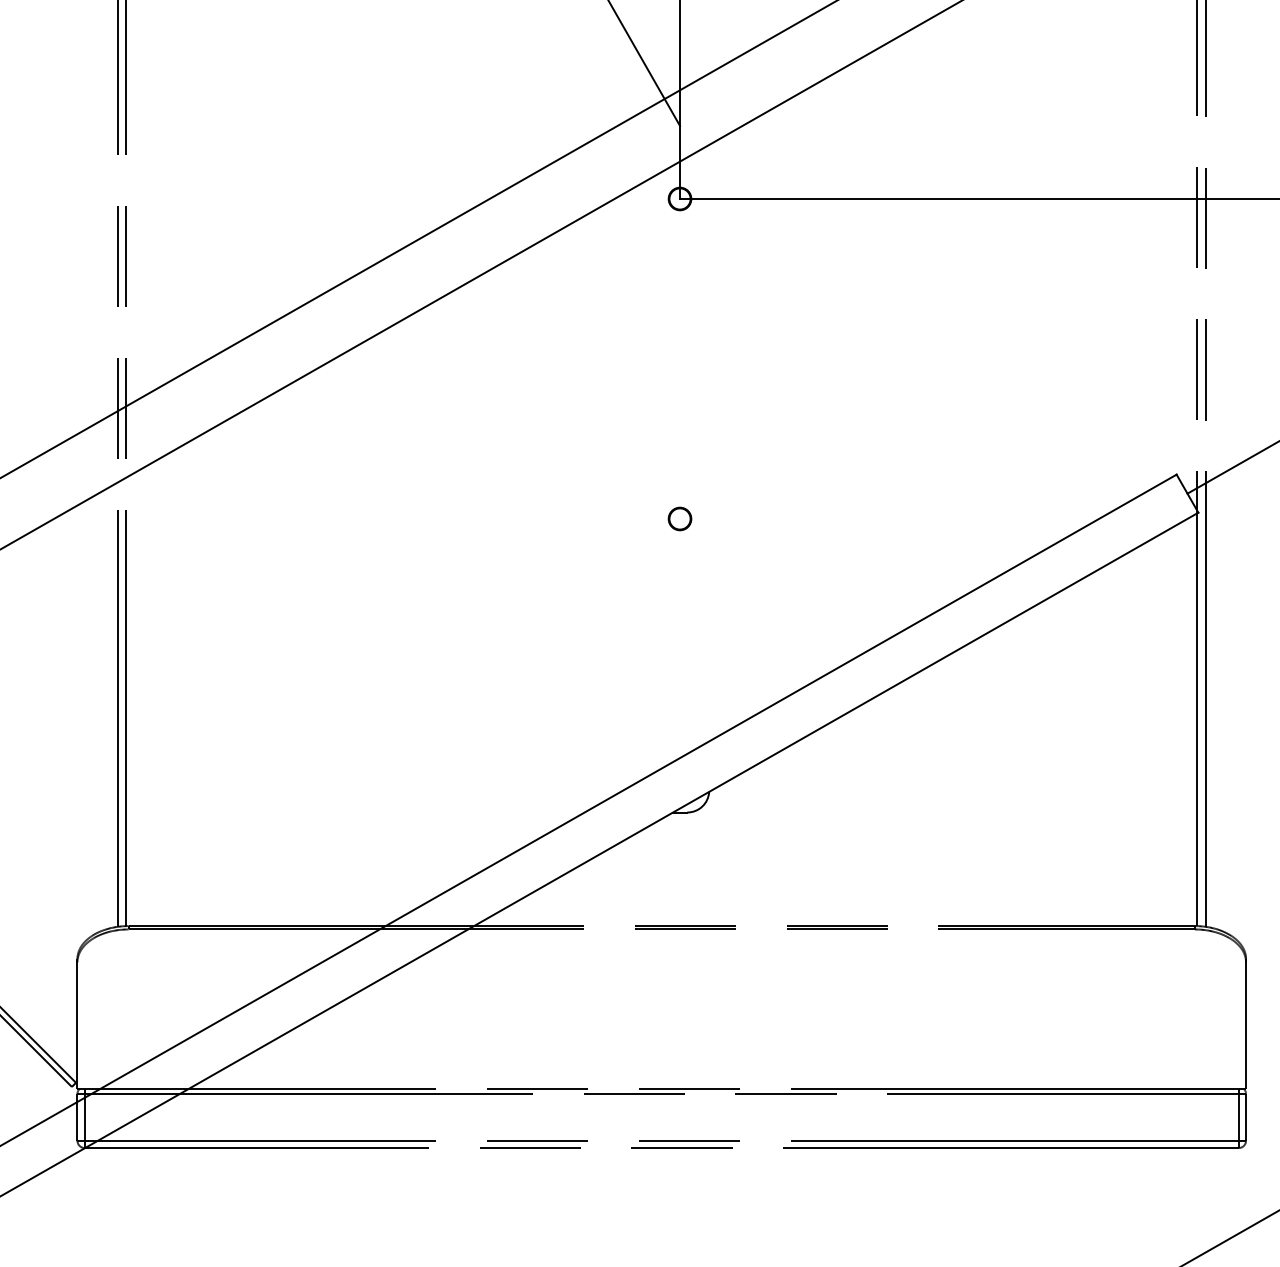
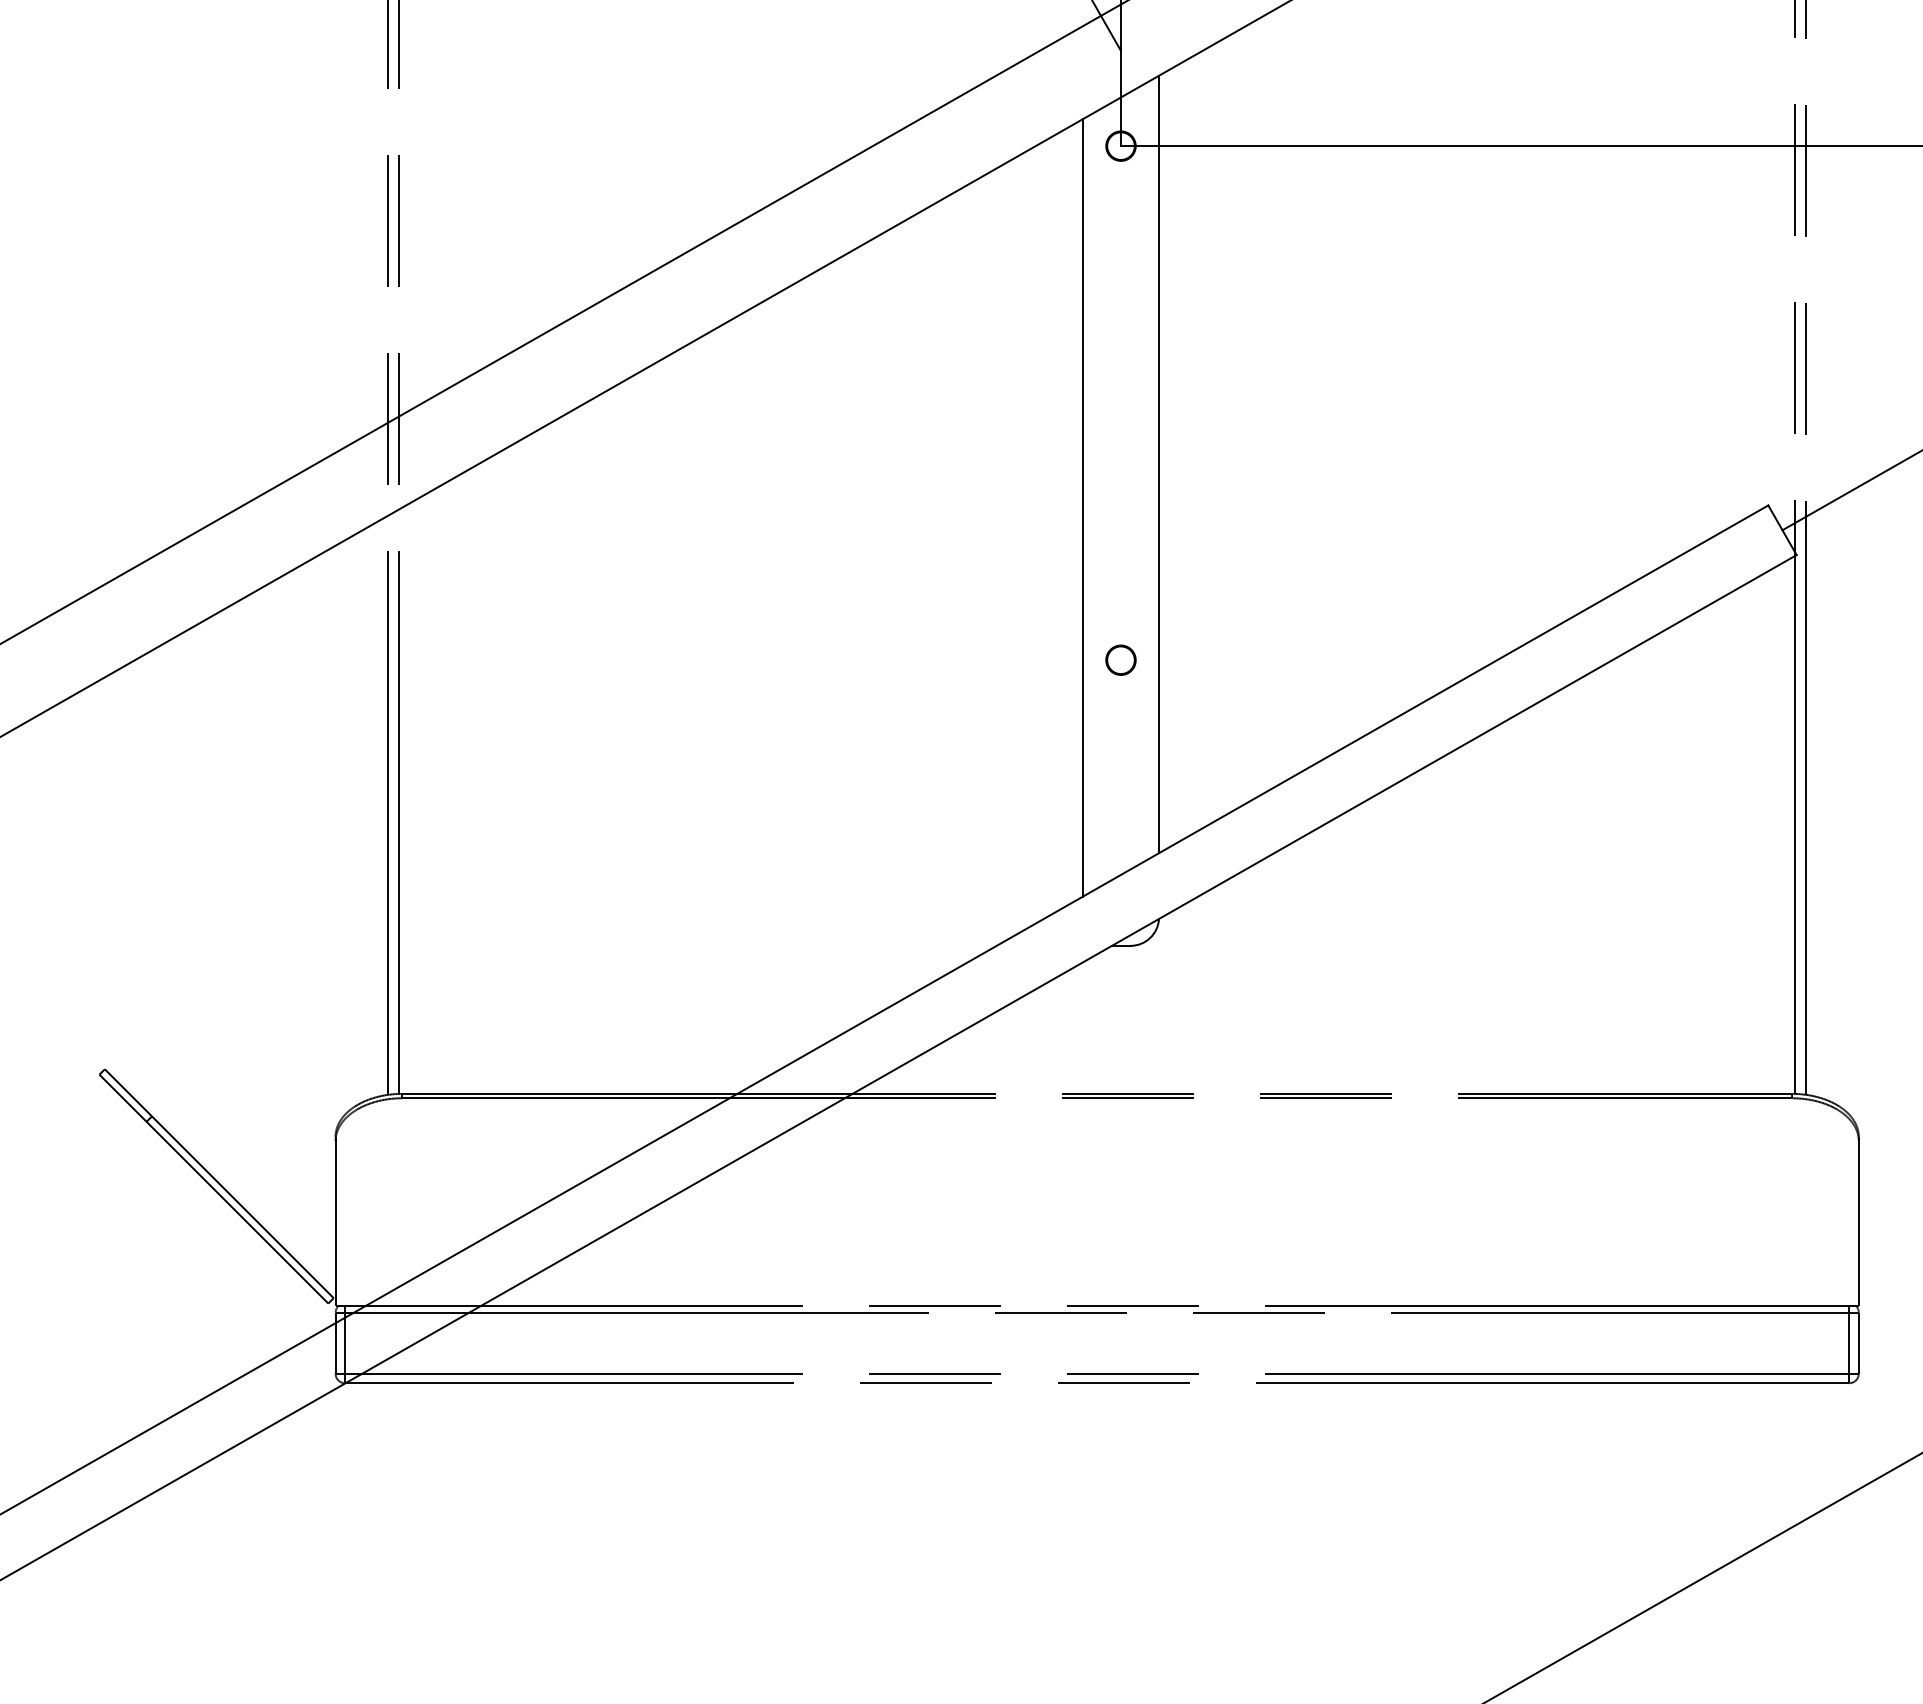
line: (709, 443) -> (1159, 464), added
line: (650, 476) -> (1082, 507), added
circle: (679, 518) -> (1120, 659), moved

